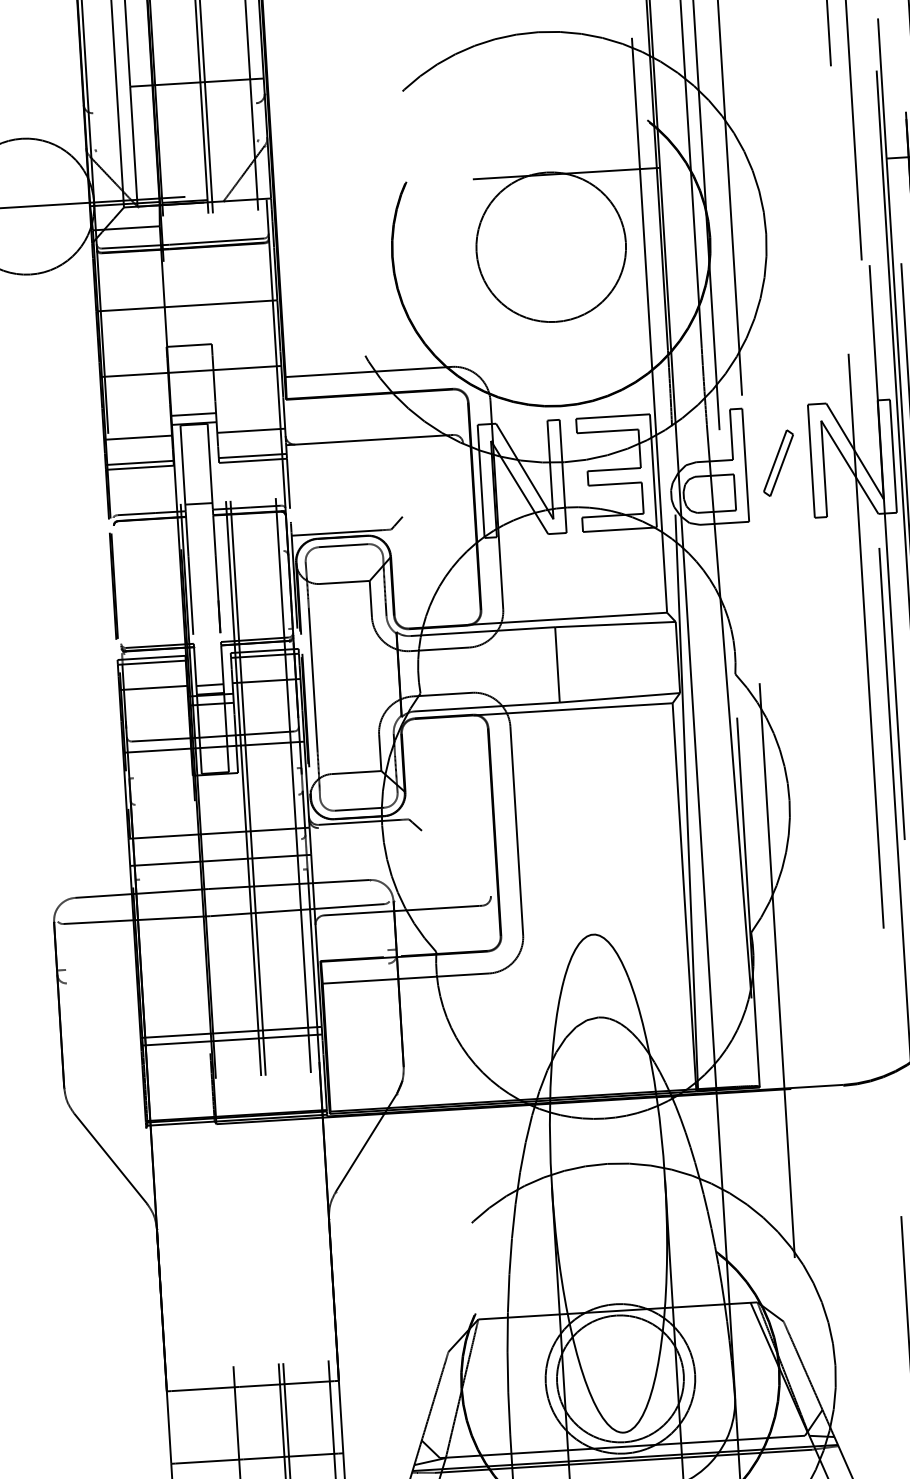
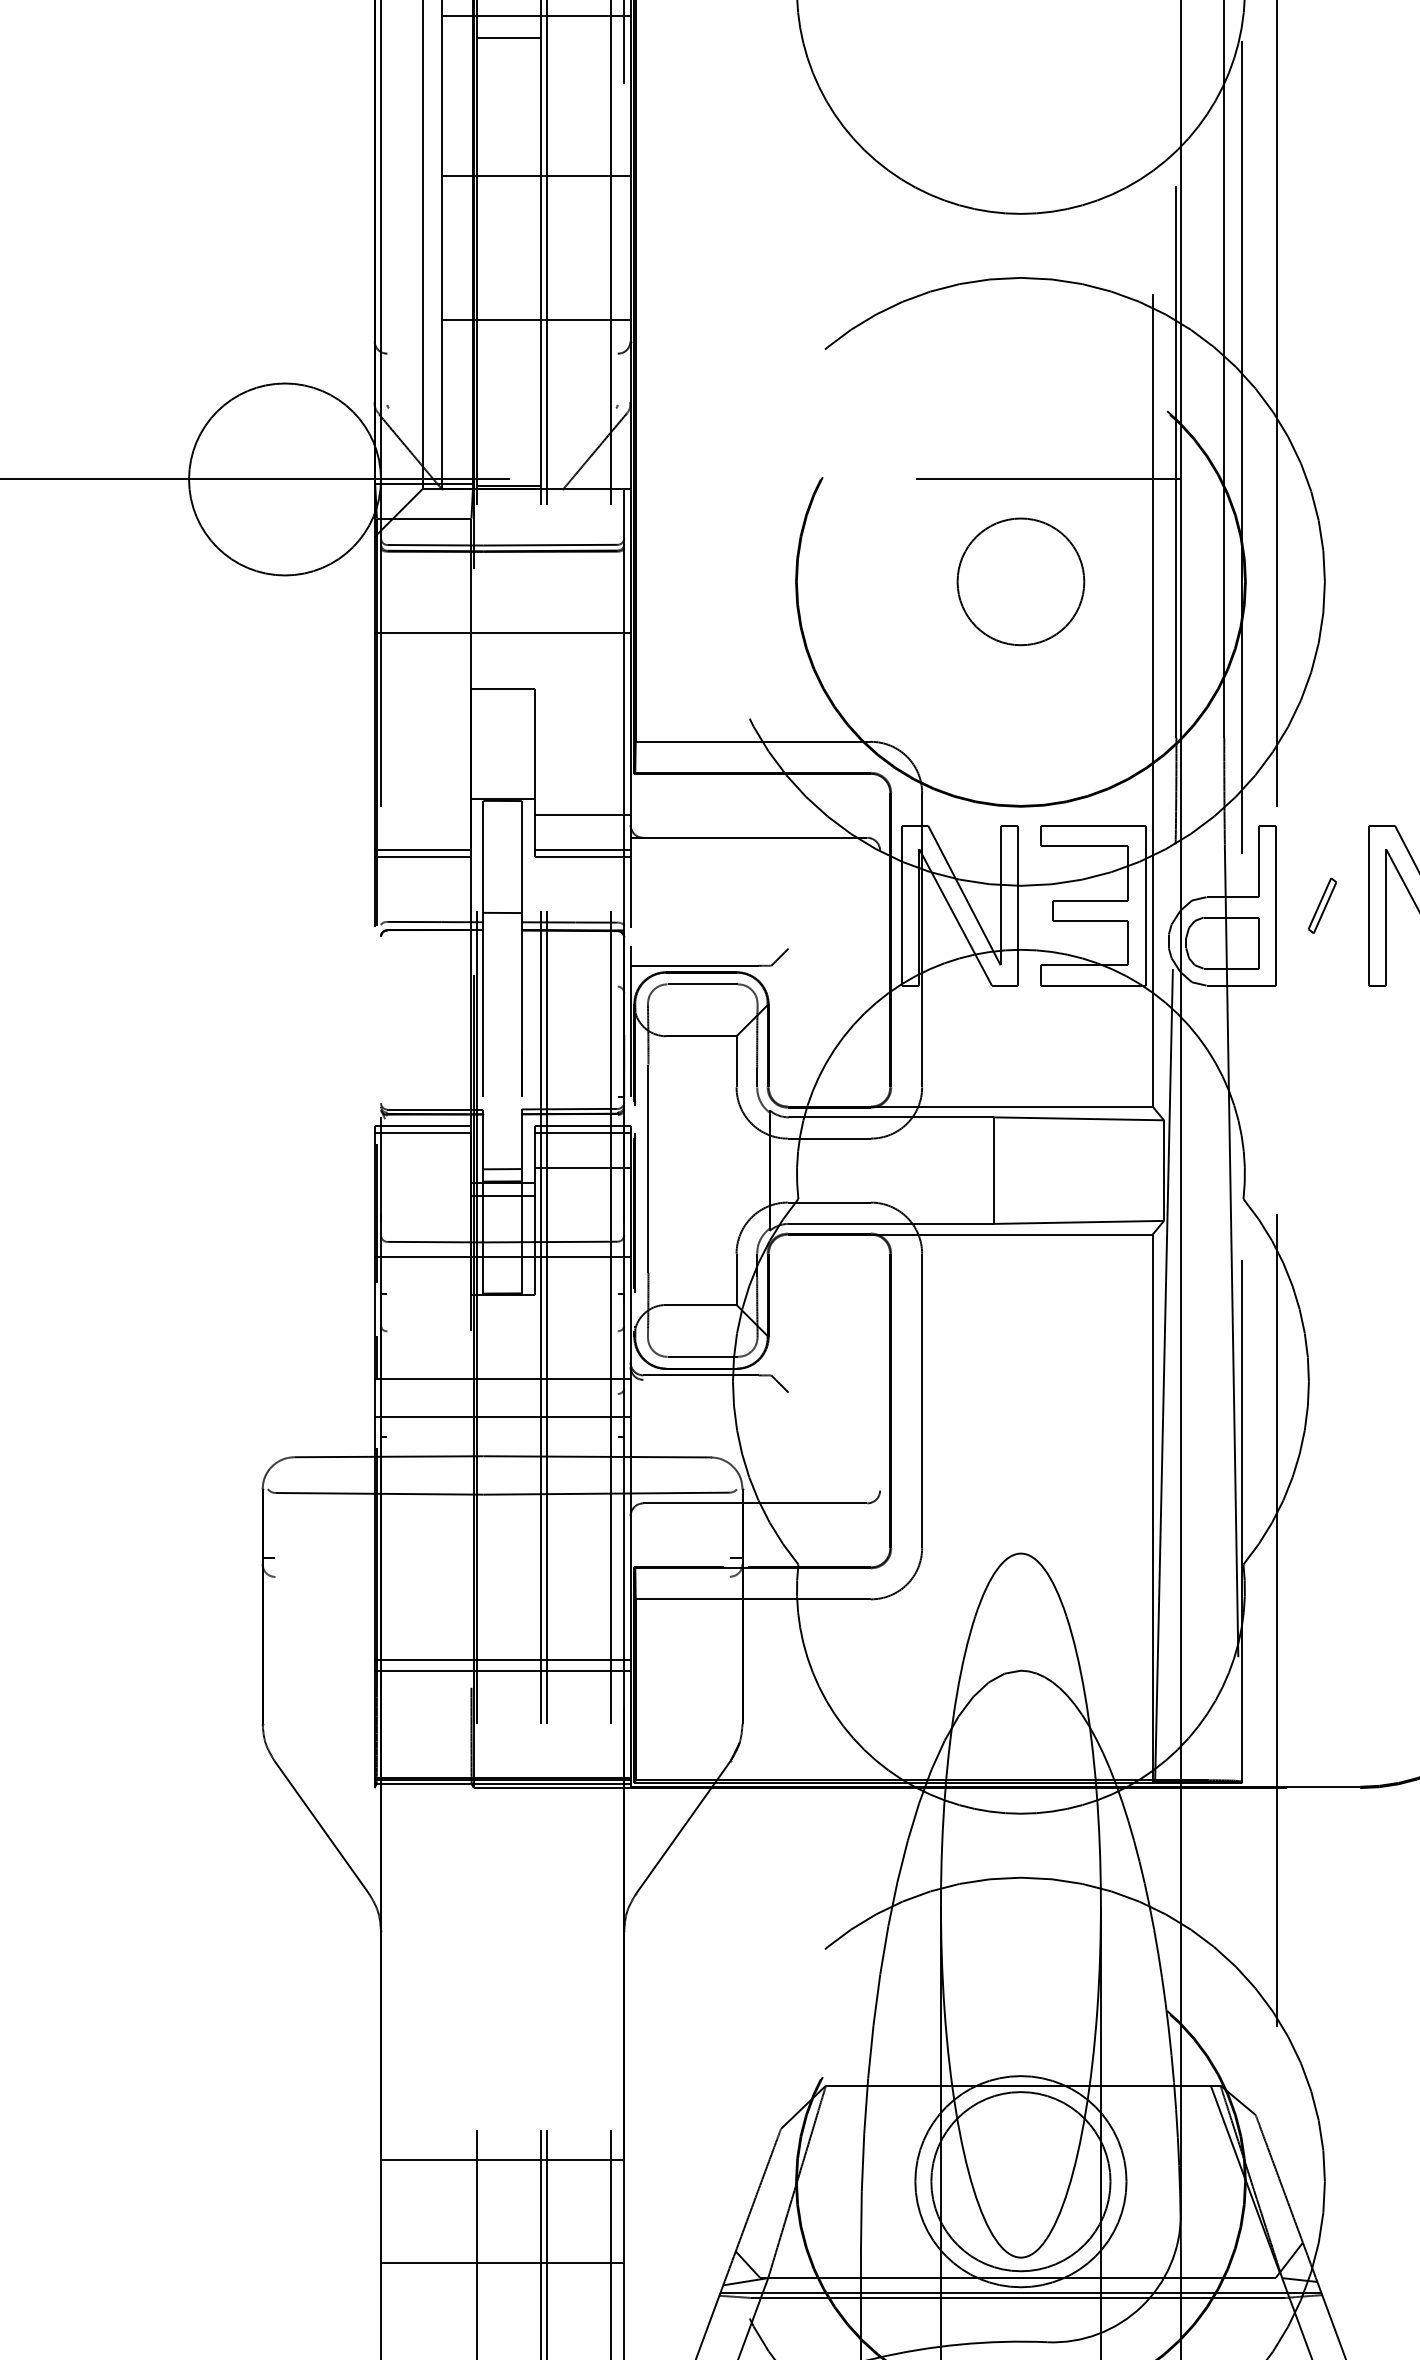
circle: (550, 246) -> (1020, 581), size x0.6
line: (190, 371) -> (502, 725), removed
line: (193, 414) -> (502, 786), removed
line: (137, 437) -> (422, 814), removed
part: (778, 463) -> (1322, 905), size x0.6
line: (113, 586) -> (375, 1021), removed
line: (153, 688) -> (422, 1168), removed

